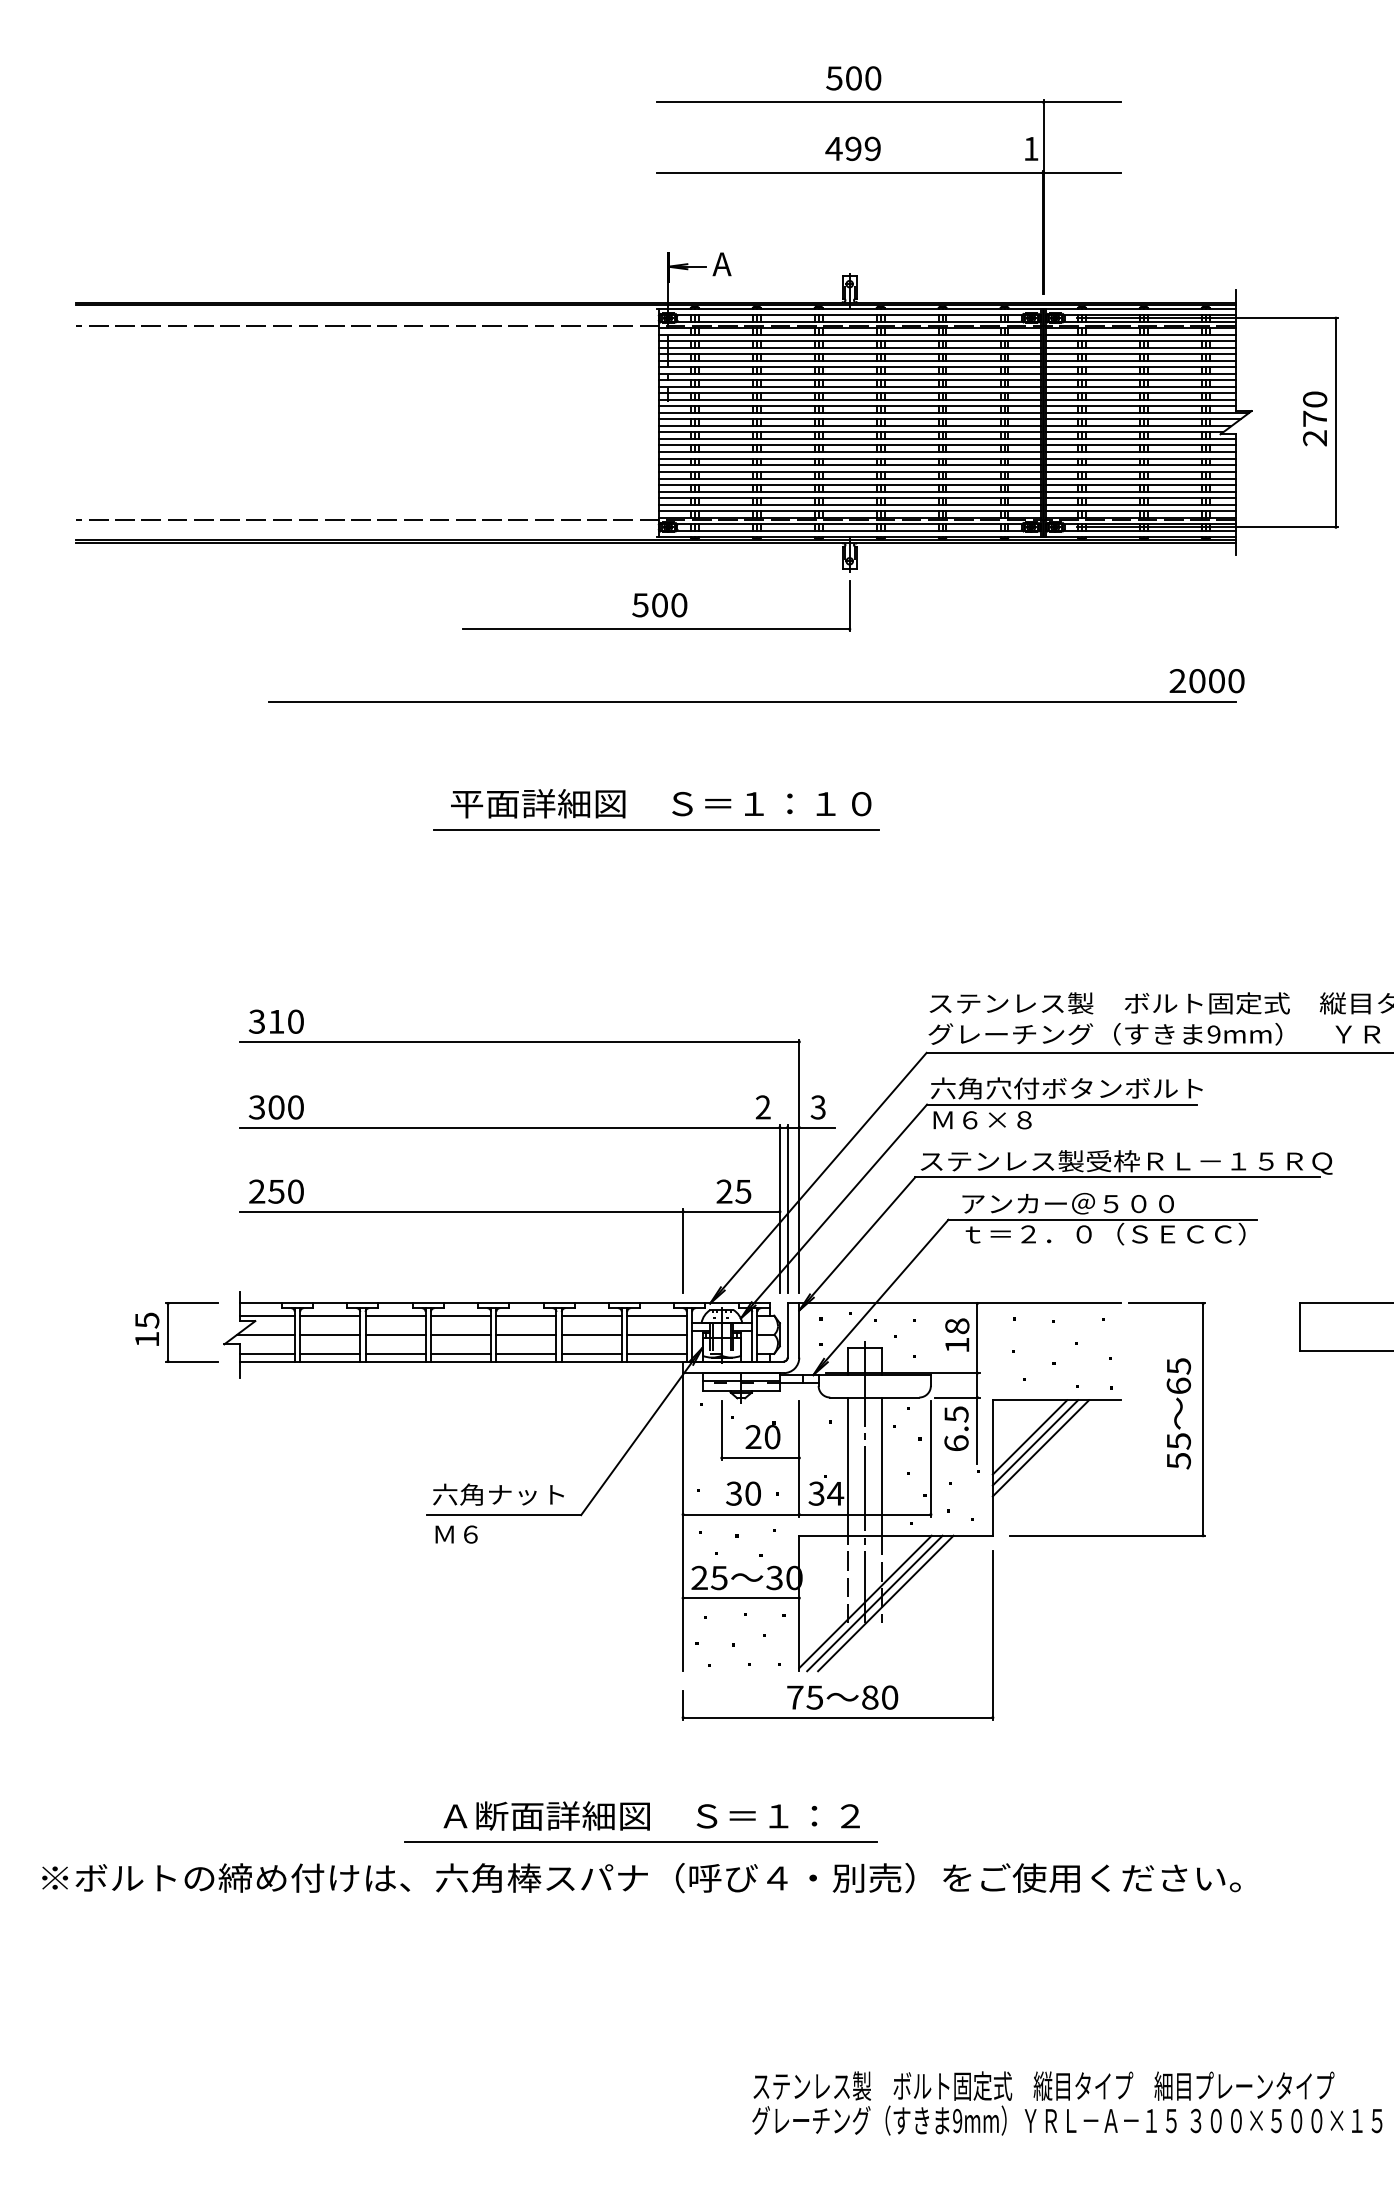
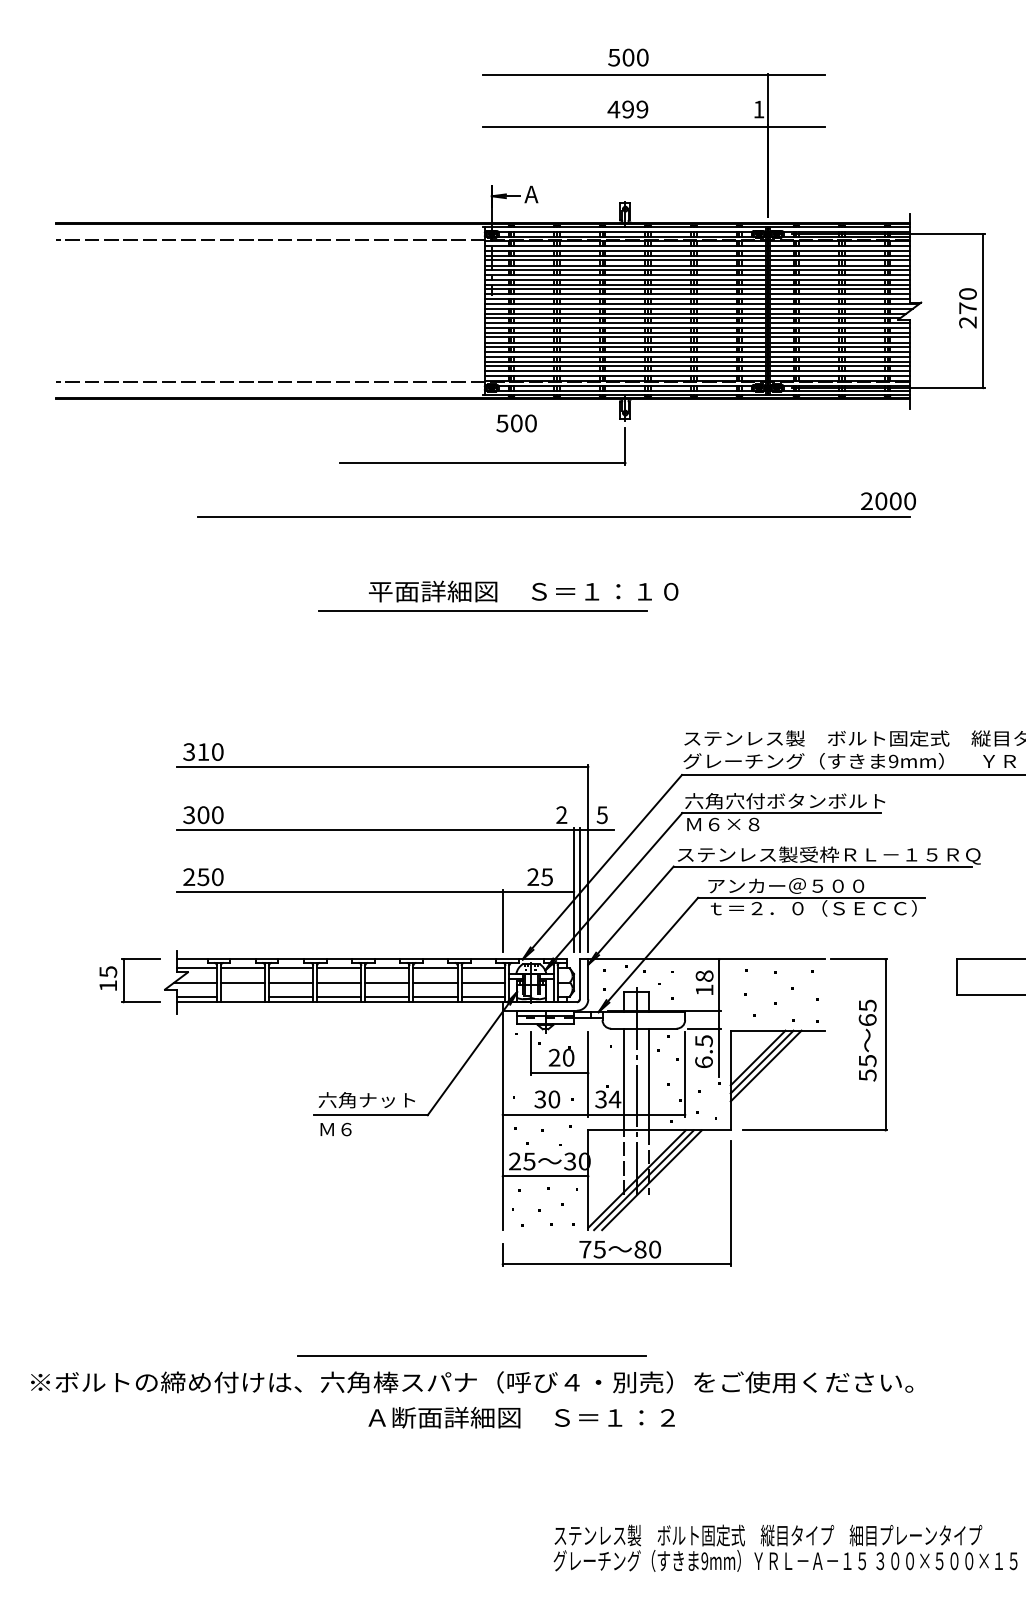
text: (659, 605) -> (516, 423), moved
text: (660, 803) -> (523, 591), moved
text: (818, 1106) -> (602, 814), 3 -> 5
line: (329, 1353) -> (242, 996), removed
text: (651, 1815) -> (521, 1417), moved

